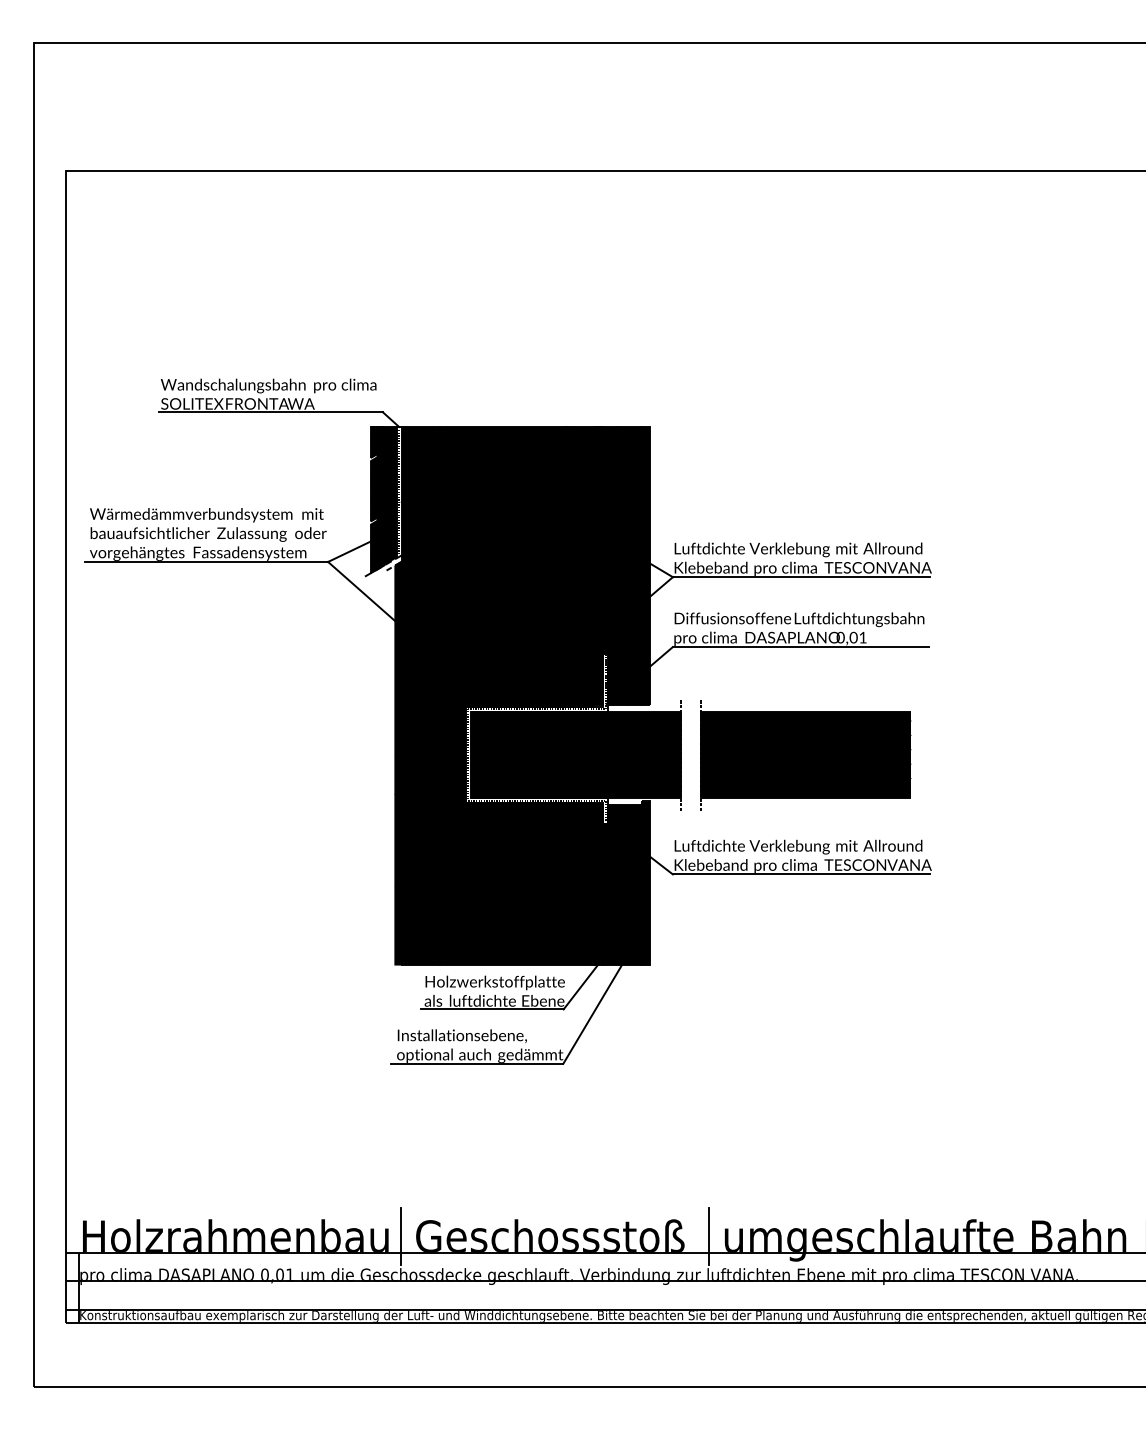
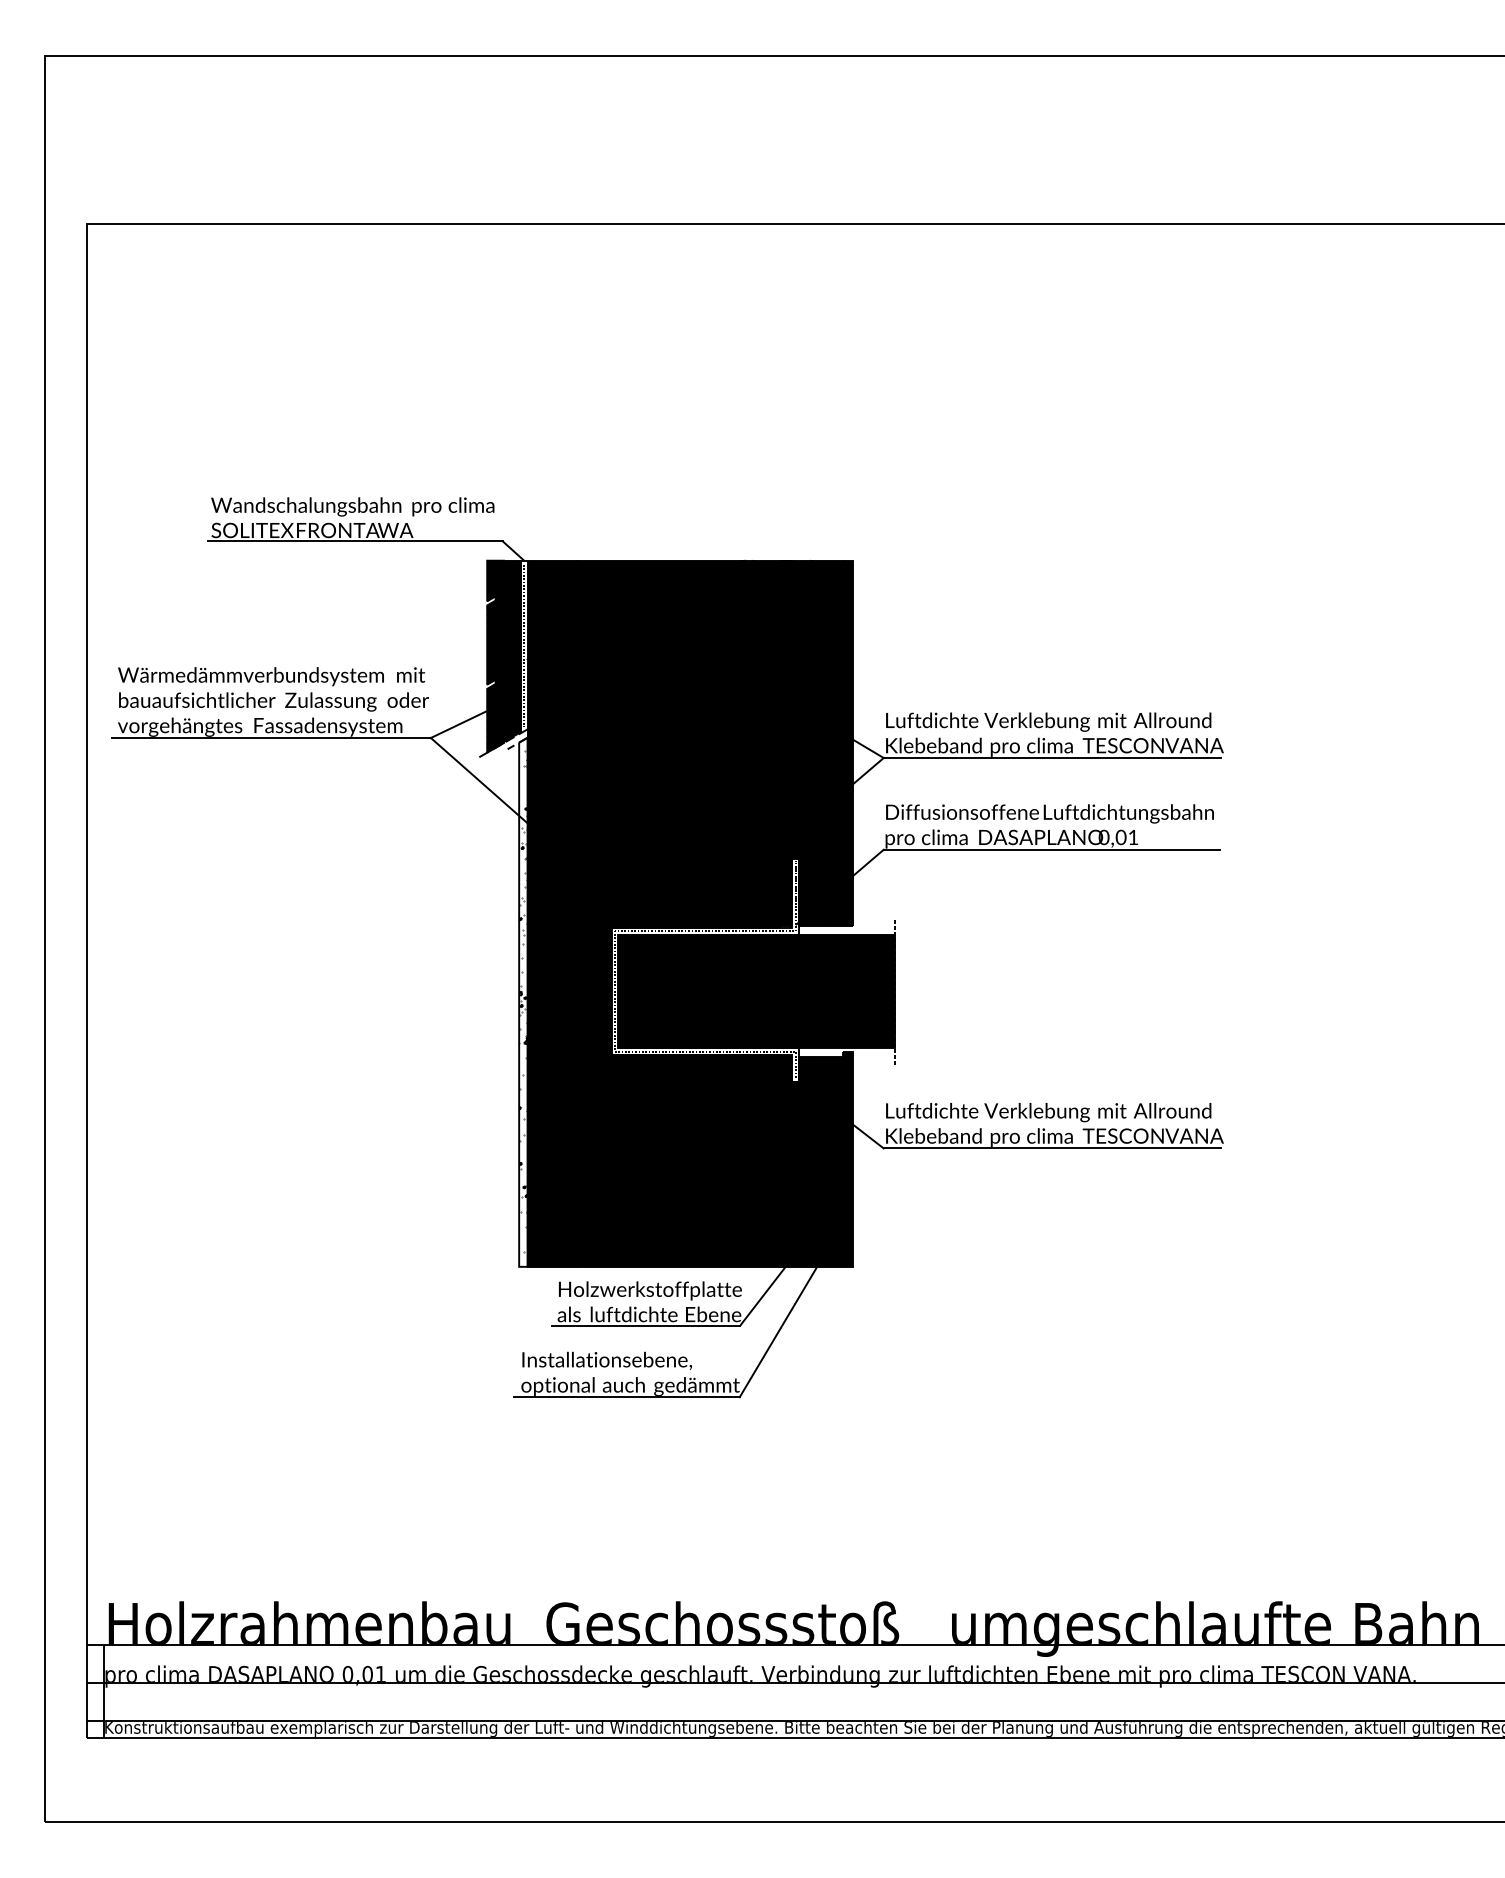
part: (805, 755) -> (1057, 992), removed
fill: (398, 762) -> (523, 1001), removed
line: (400, 1236) -> (526, 1623), removed
line: (708, 1236) -> (930, 1623), removed

